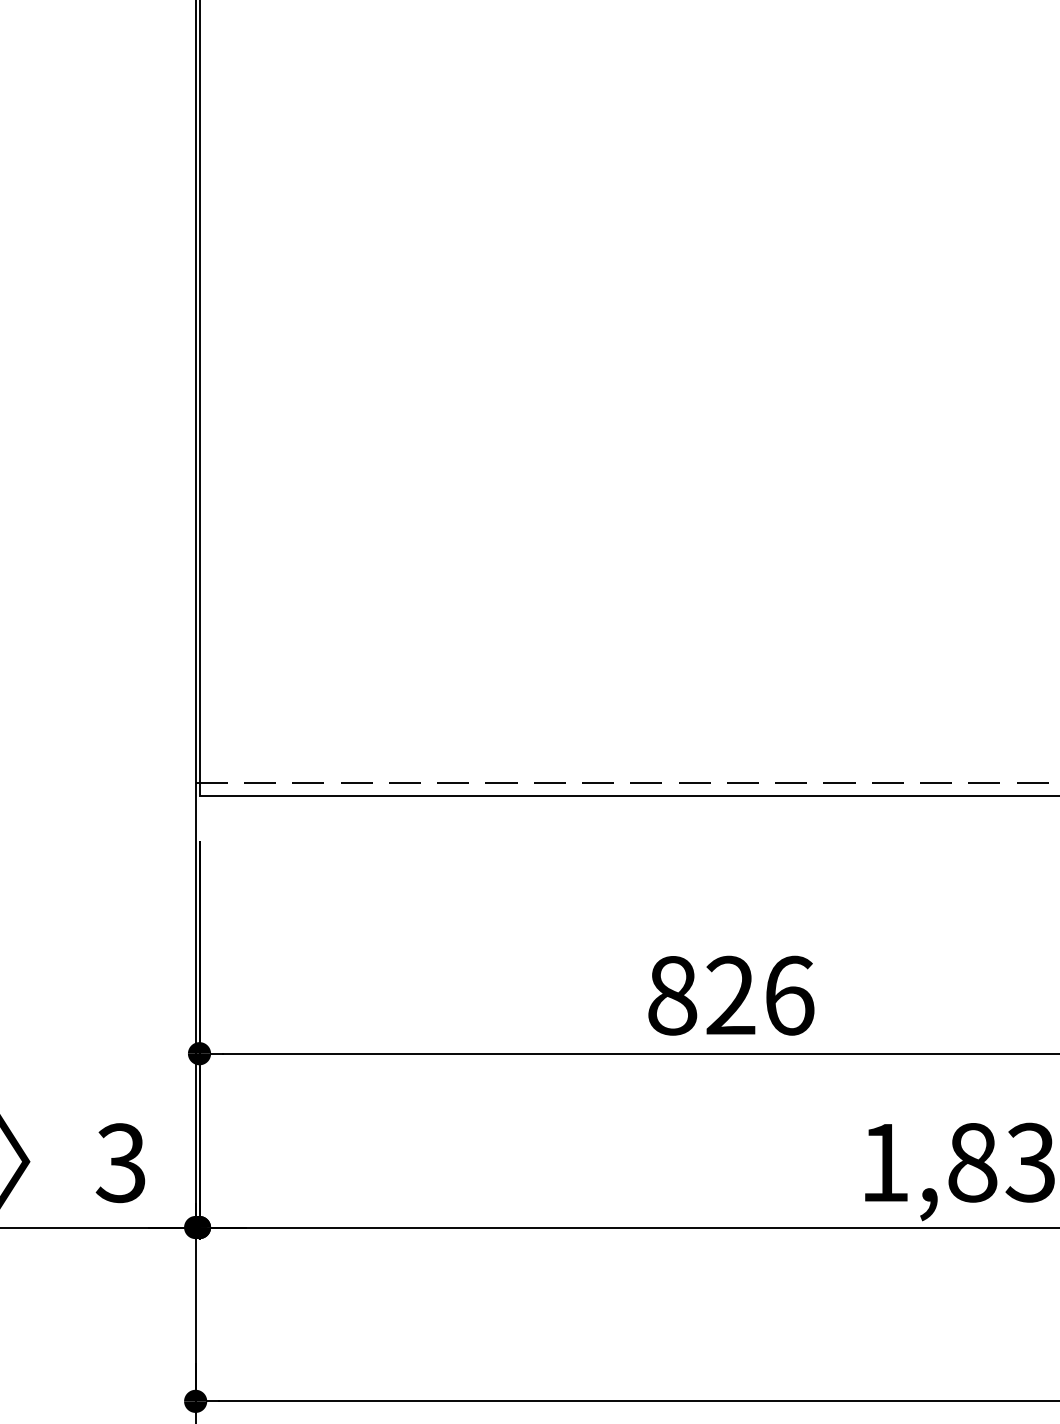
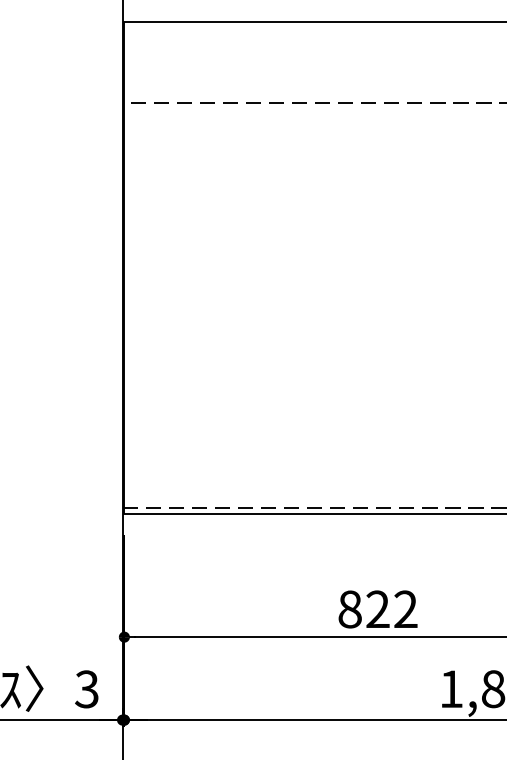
text: (788, 995) -> (405, 609), 826 -> 822

